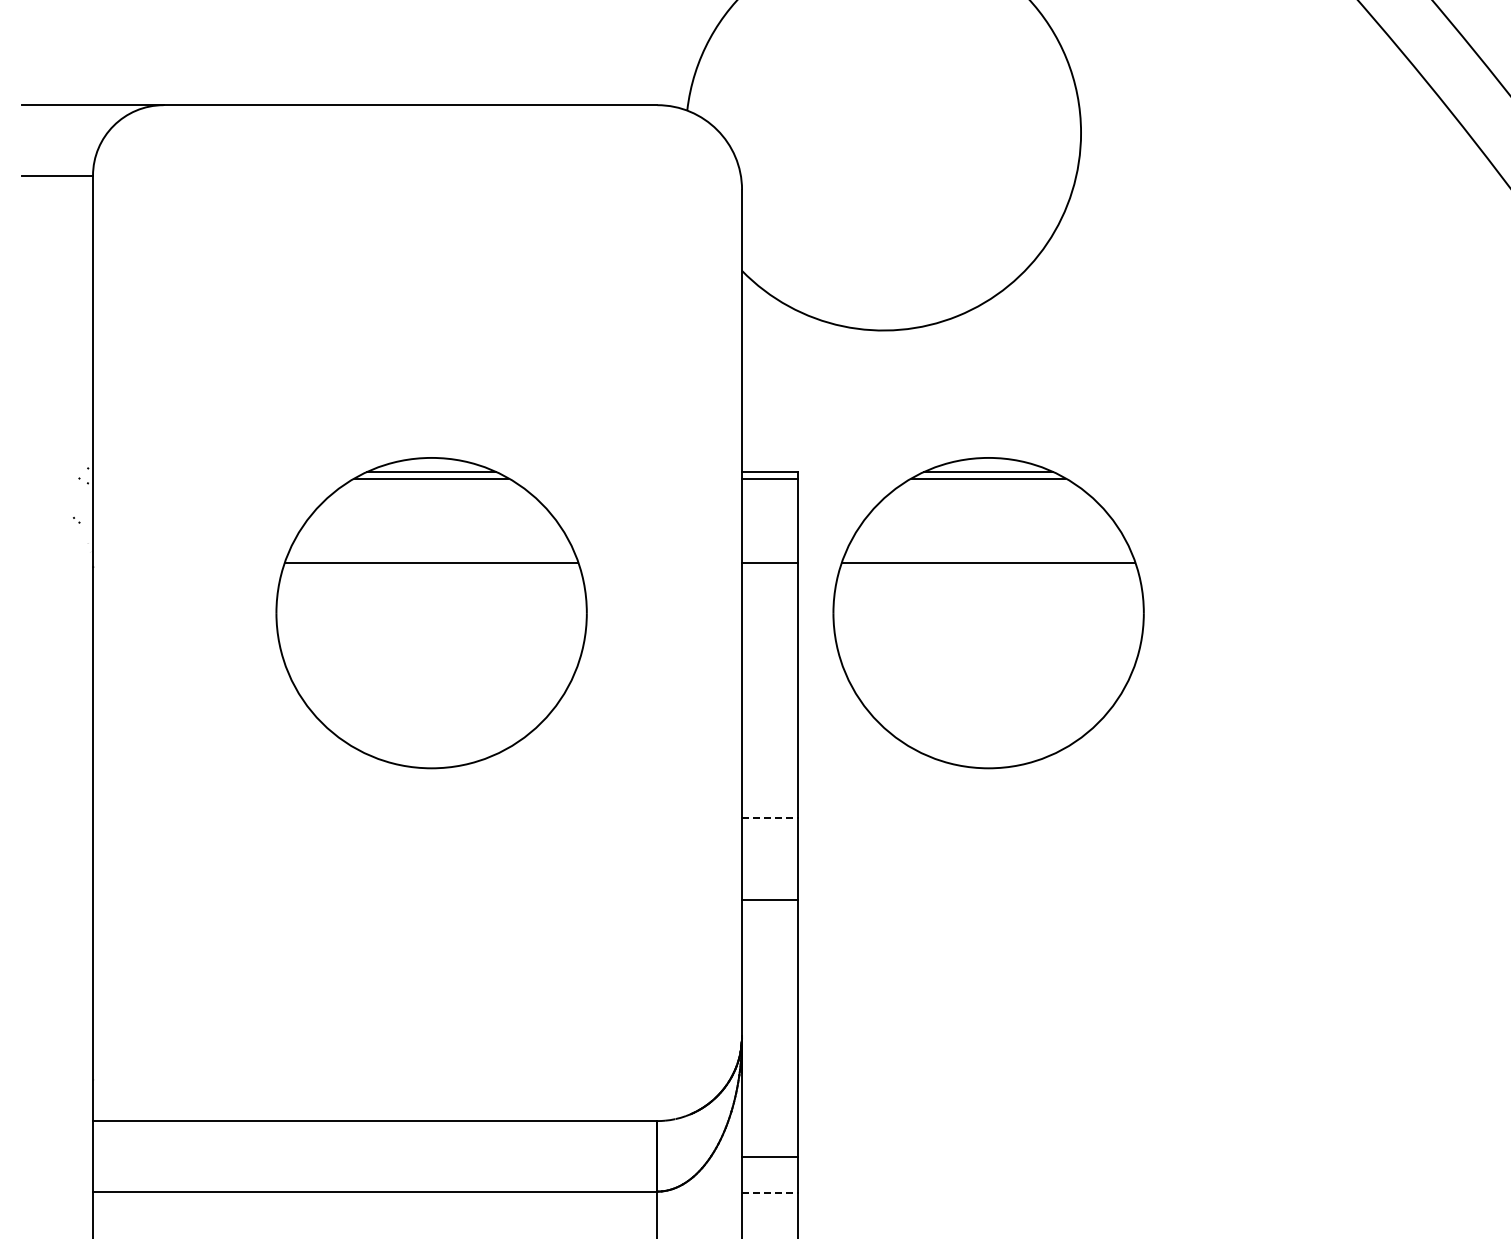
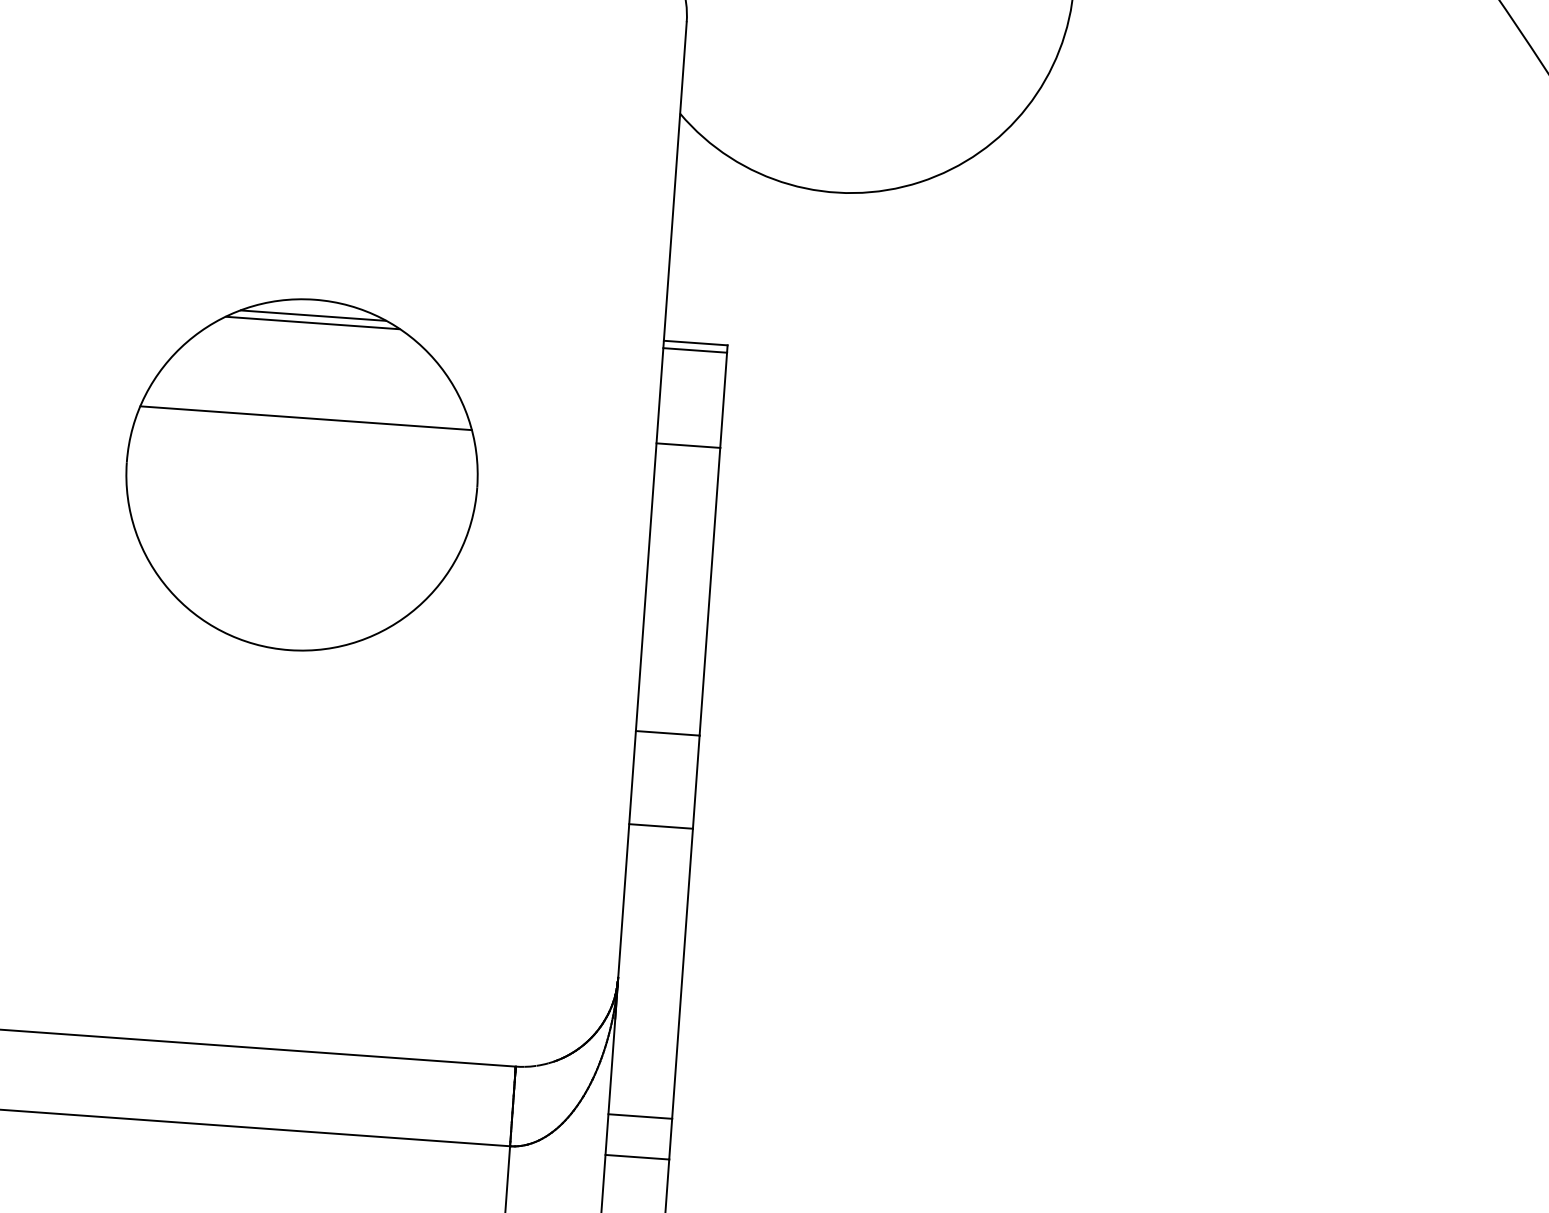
part: (988, 613) -> (930, 520), removed
line: (770, 817) -> (668, 733), dashed -> solid
line: (770, 1193) -> (637, 1157), dashed -> solid

